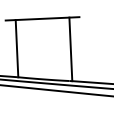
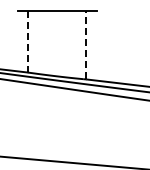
line: (17, 48) -> (28, 41), solid -> dashed
line: (71, 48) -> (86, 44), solid -> dashed

